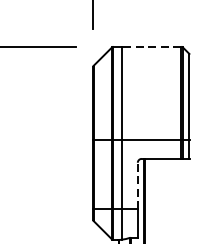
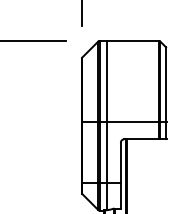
line: (152, 47) -> (133, 41), dashed -> solid
line: (137, 185) -> (120, 162), dashed -> solid

